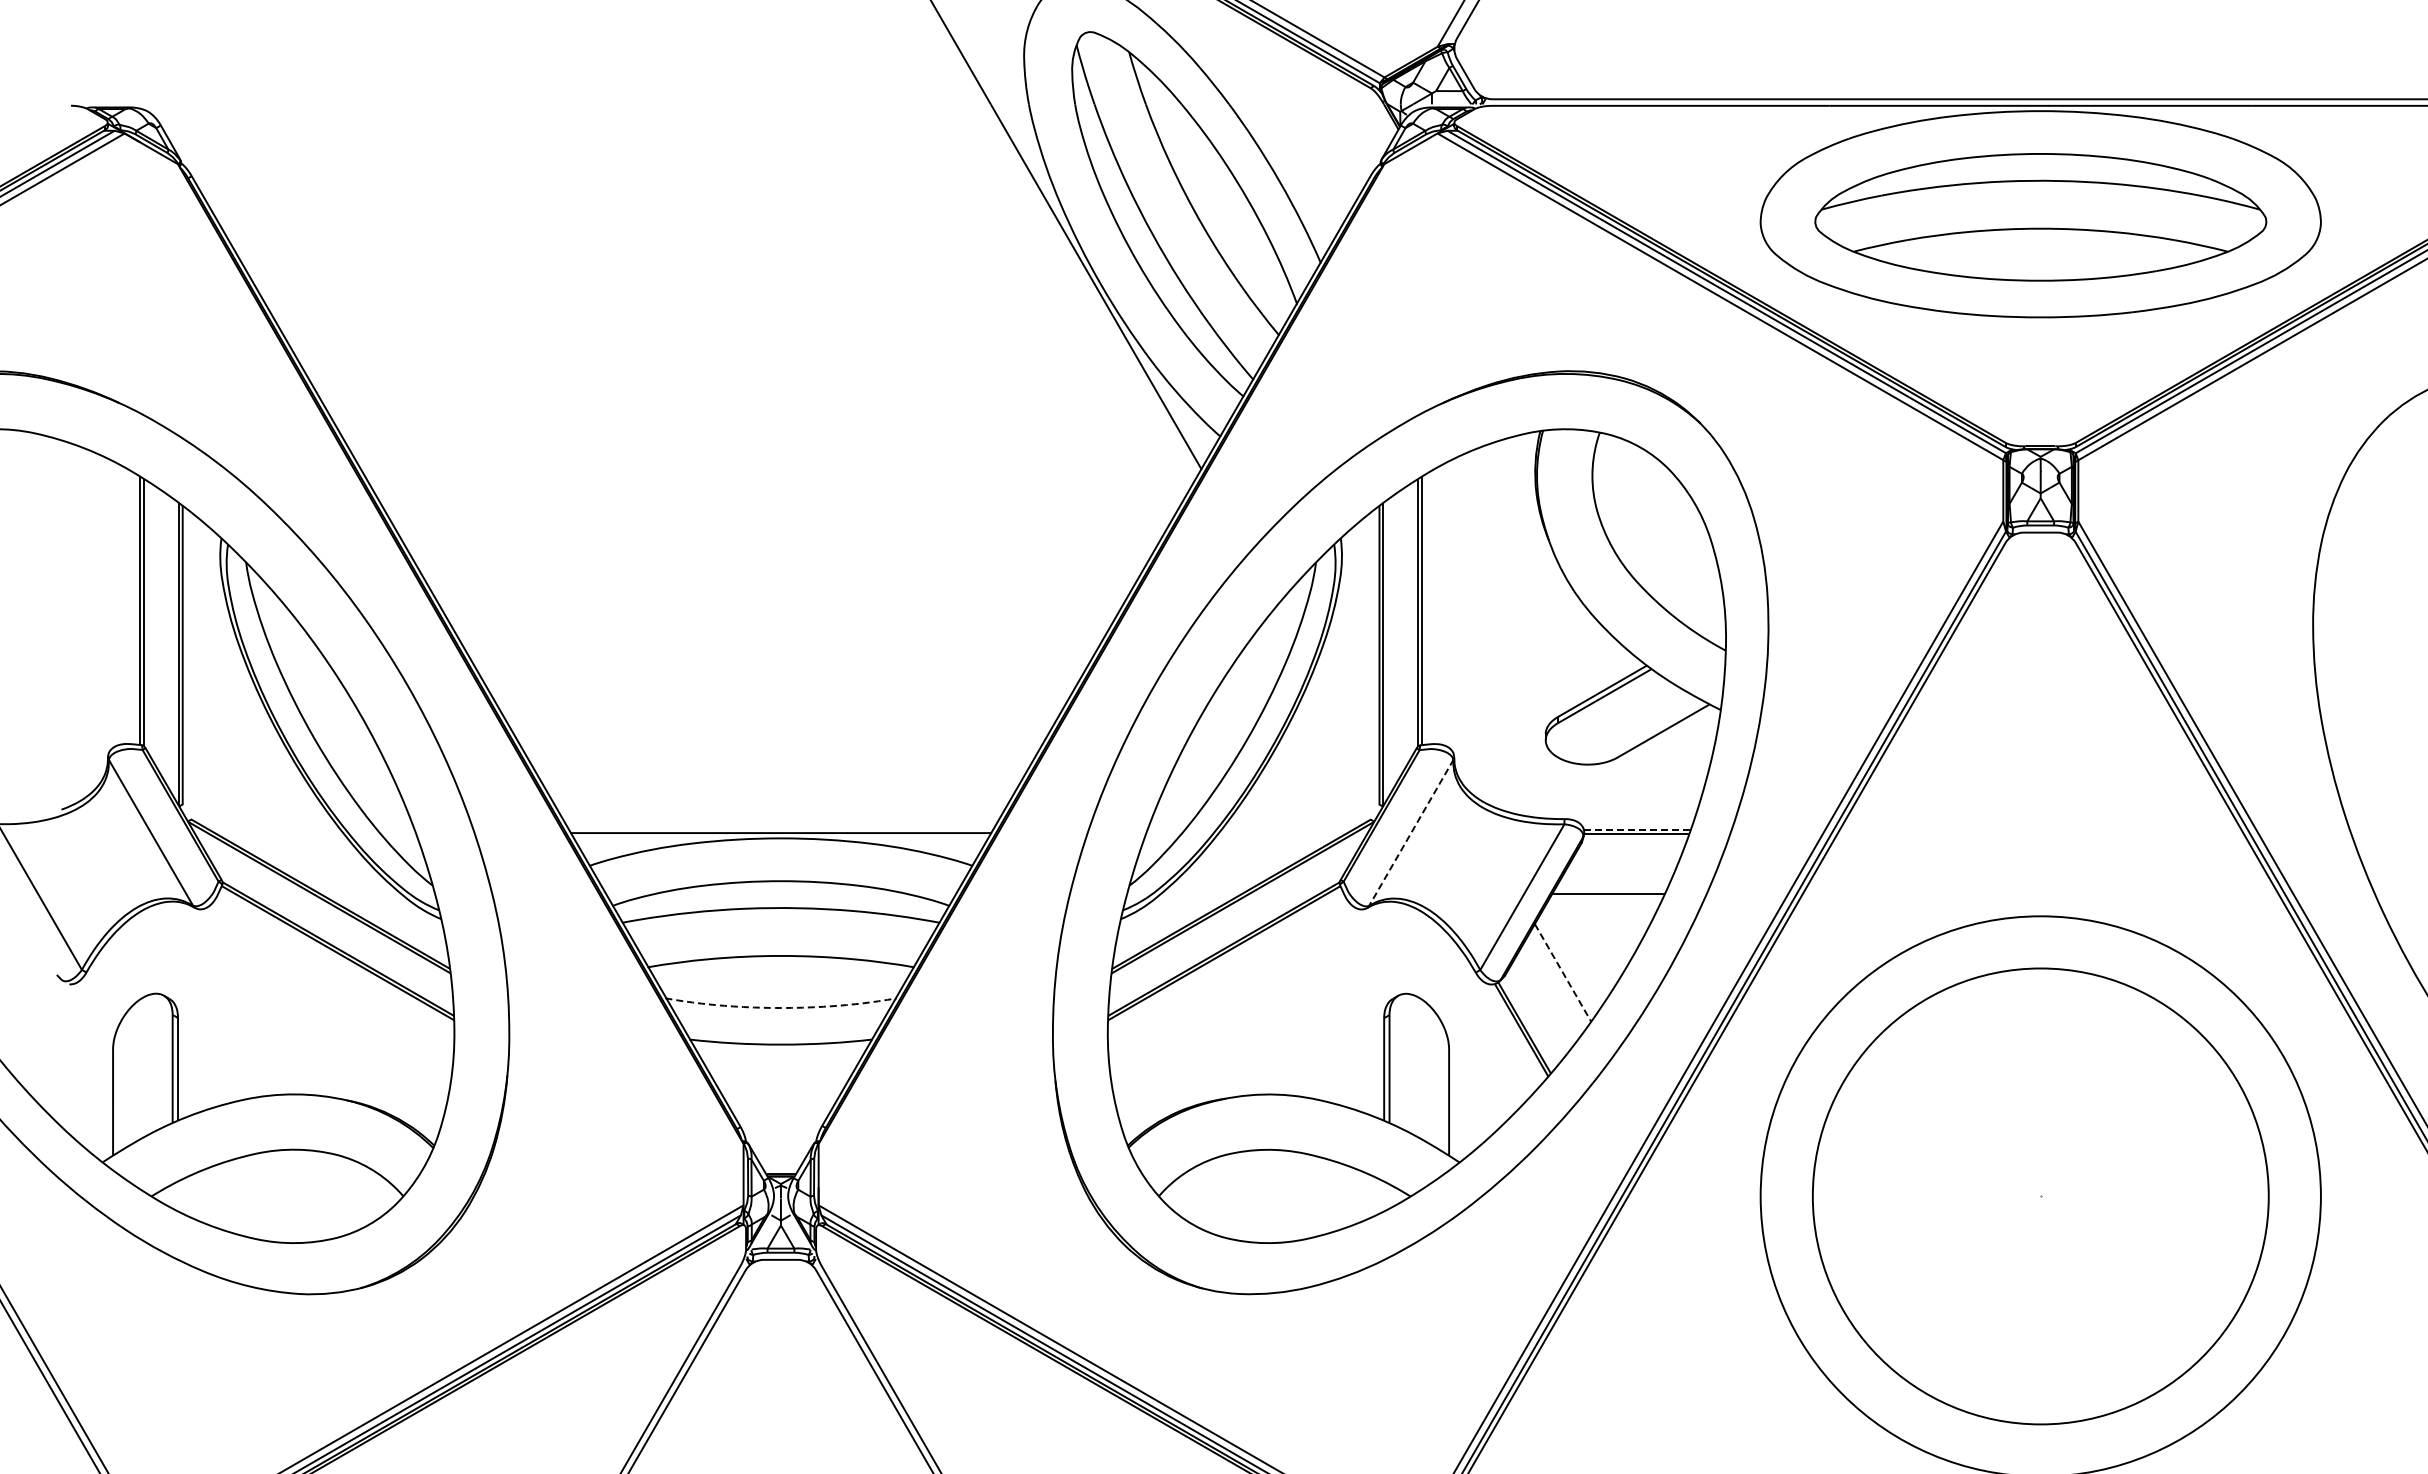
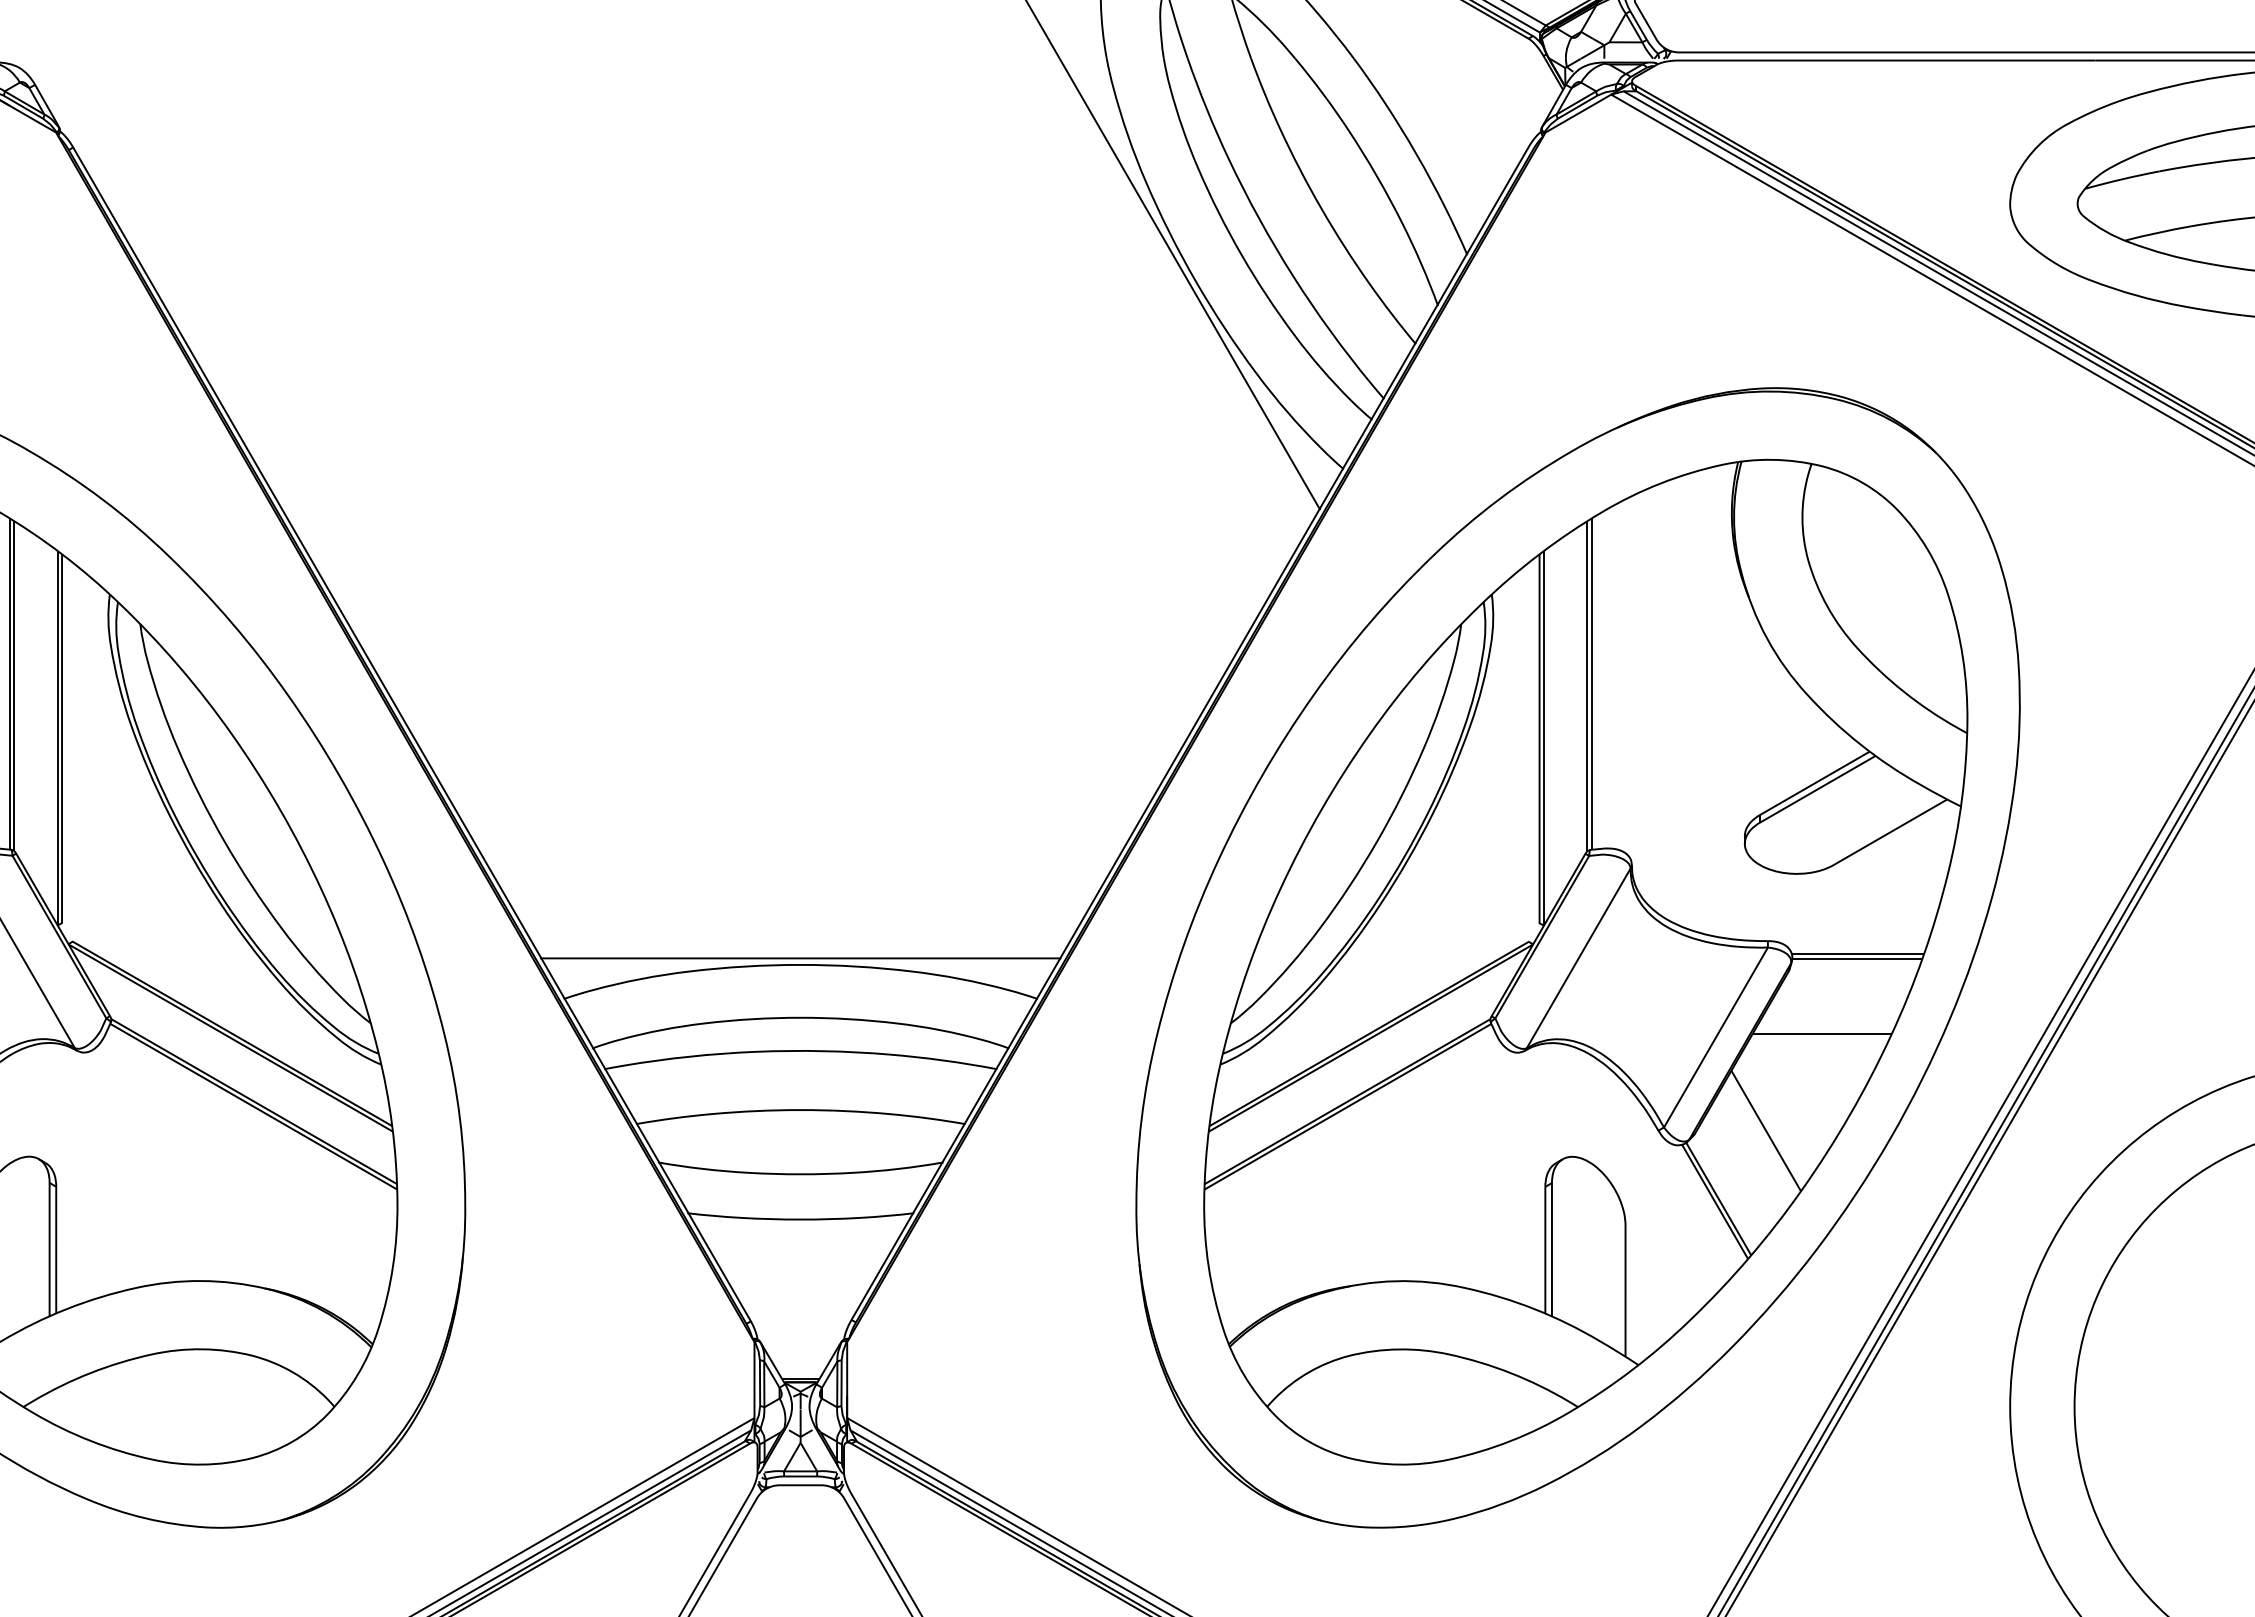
line: (1637, 829) -> (1858, 953), dashed -> solid
line: (1411, 832) -> (1579, 957), dashed -> solid
line: (1563, 973) -> (1766, 1131), dashed -> solid
line: (781, 1008) -> (801, 1174), dashed -> solid

